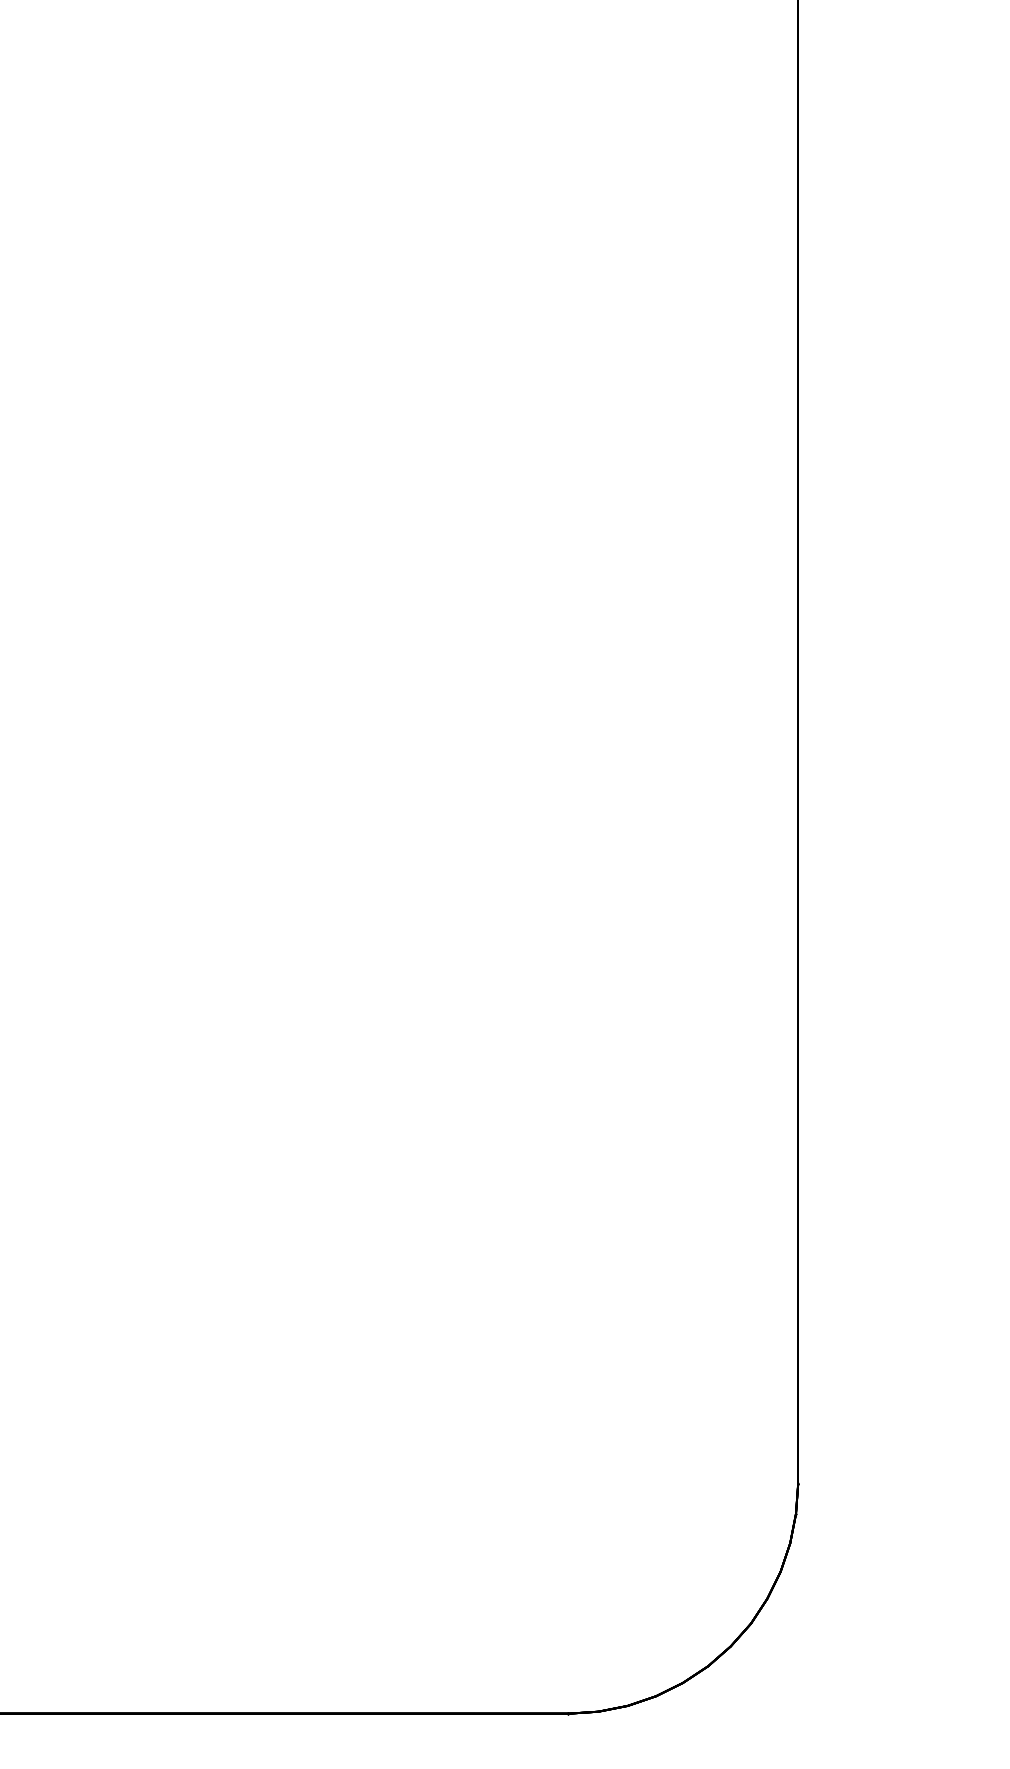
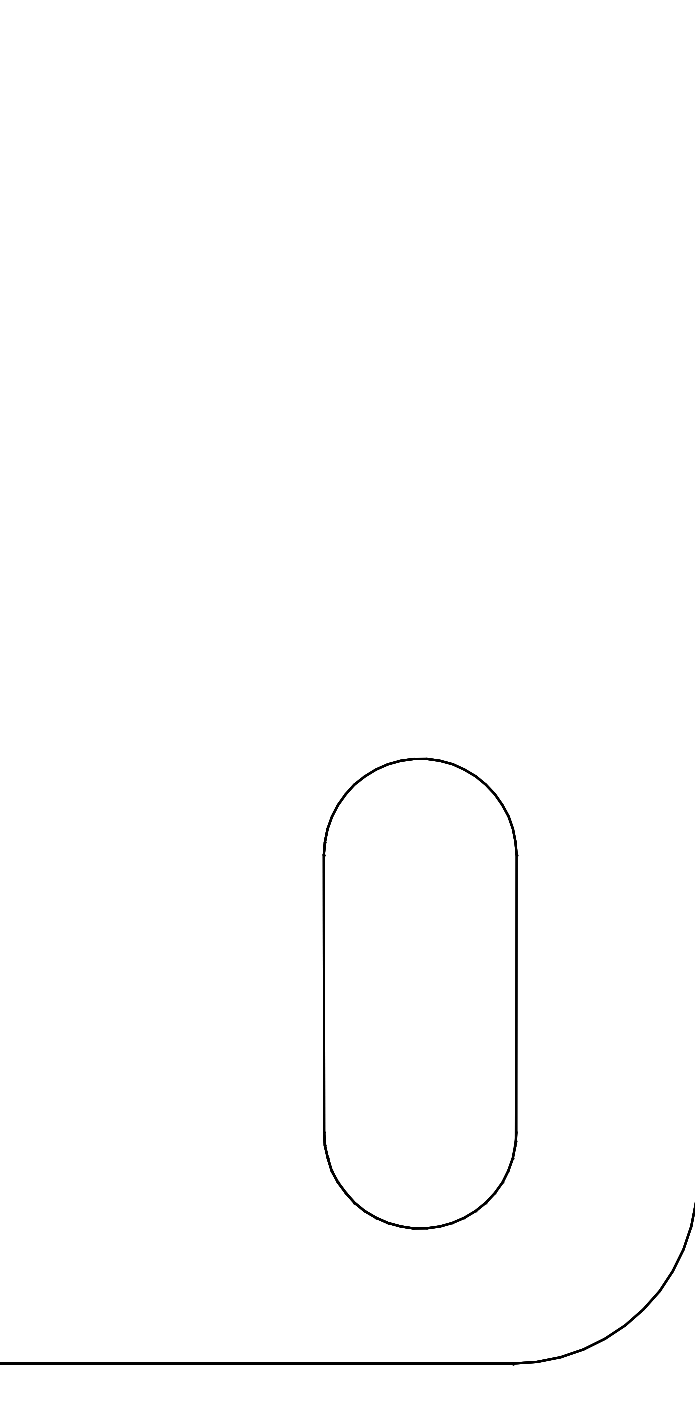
part: (453, 1254) -> (420, 994), added

